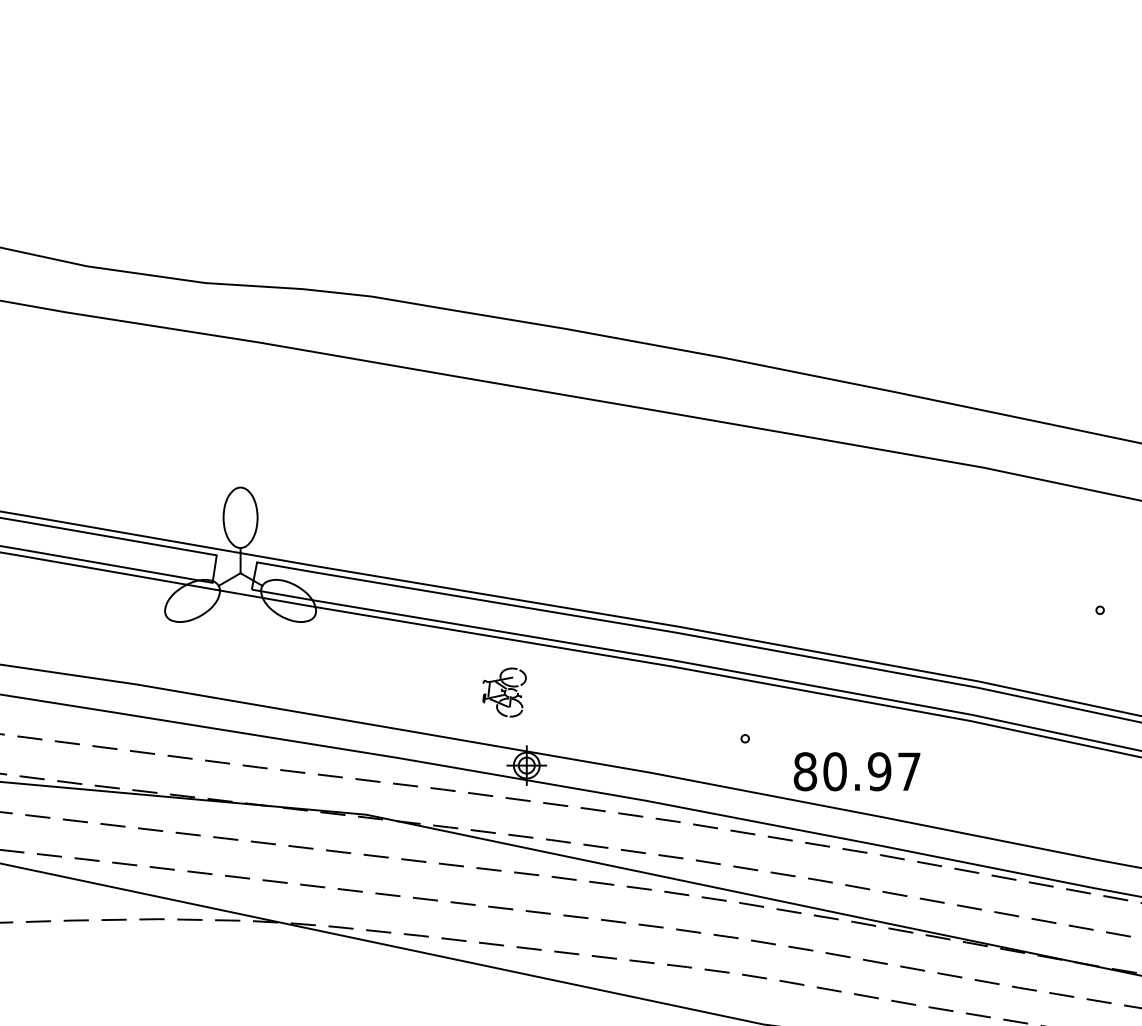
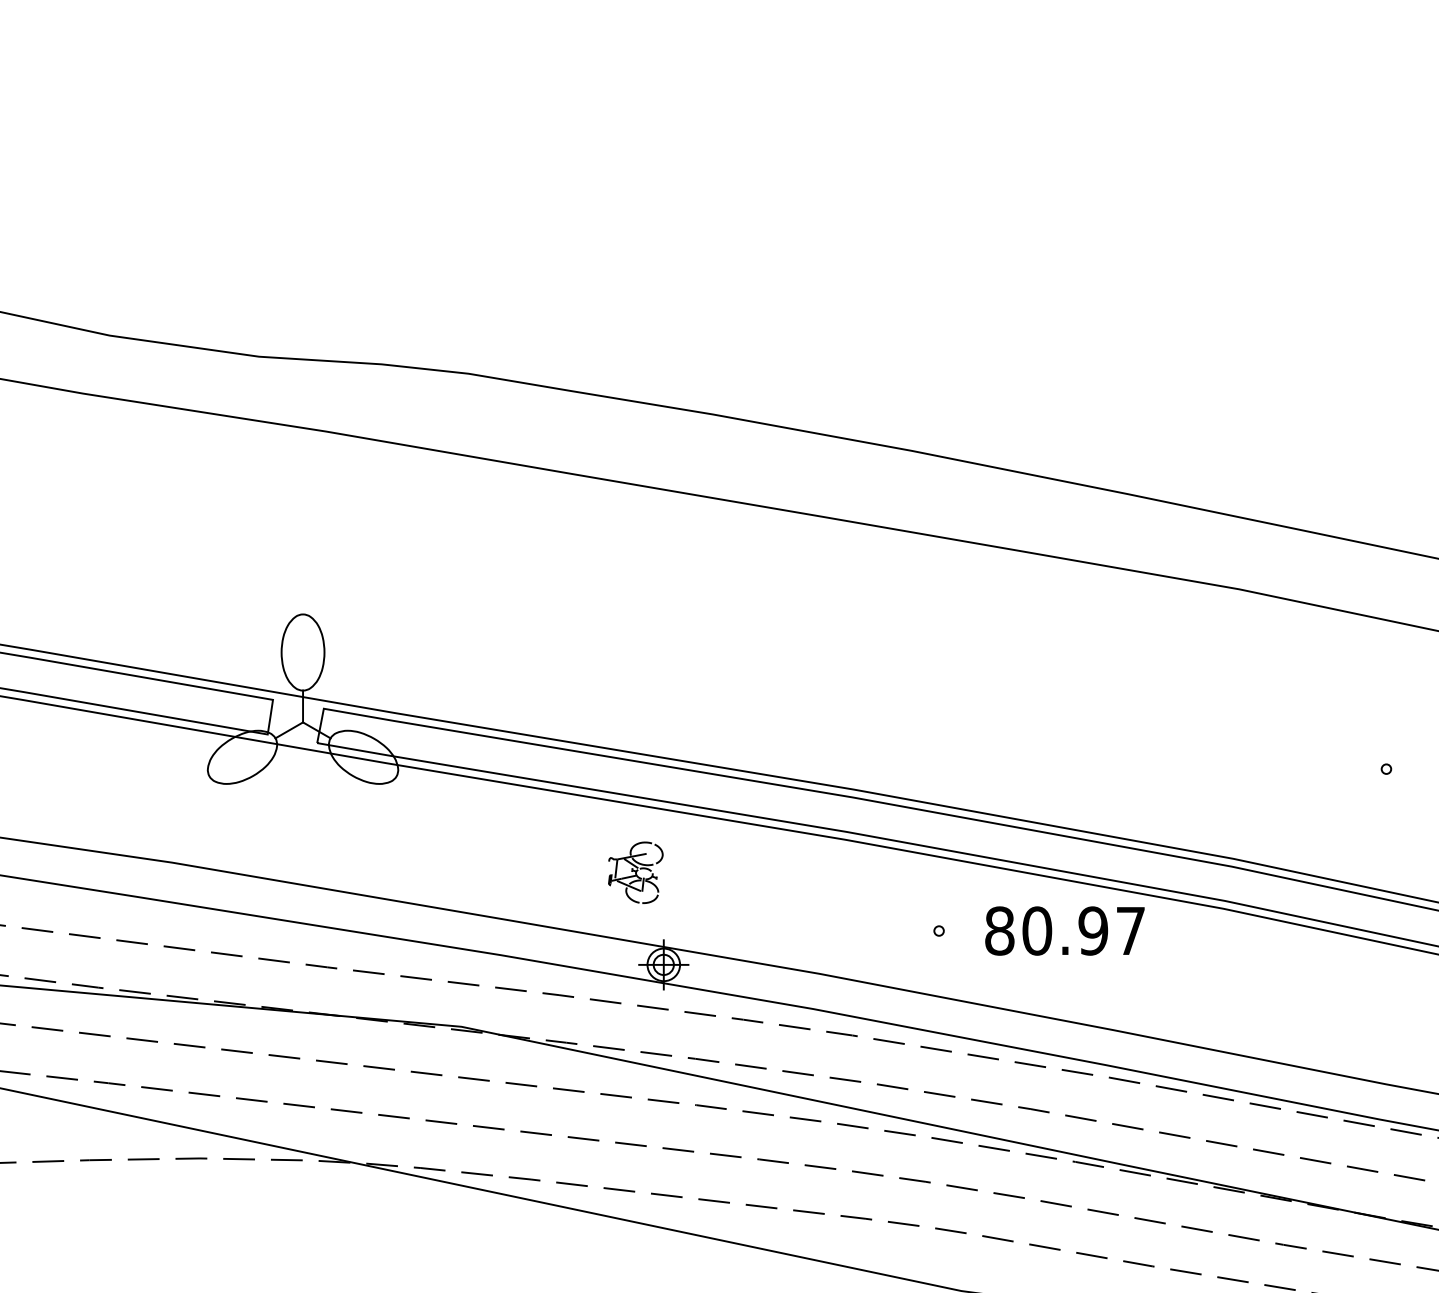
text: (856, 771) -> (1064, 930), moved

